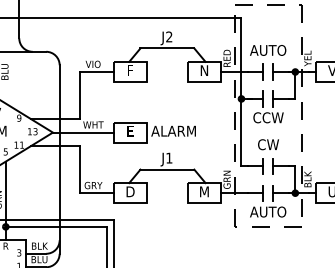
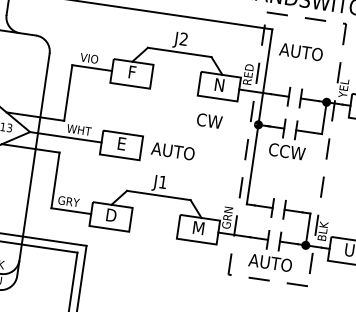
text: (268, 50) -> (301, 52), moved
text: (173, 130) -> (172, 150), ALARM -> AUTO
text: (268, 144) -> (209, 120), moved

